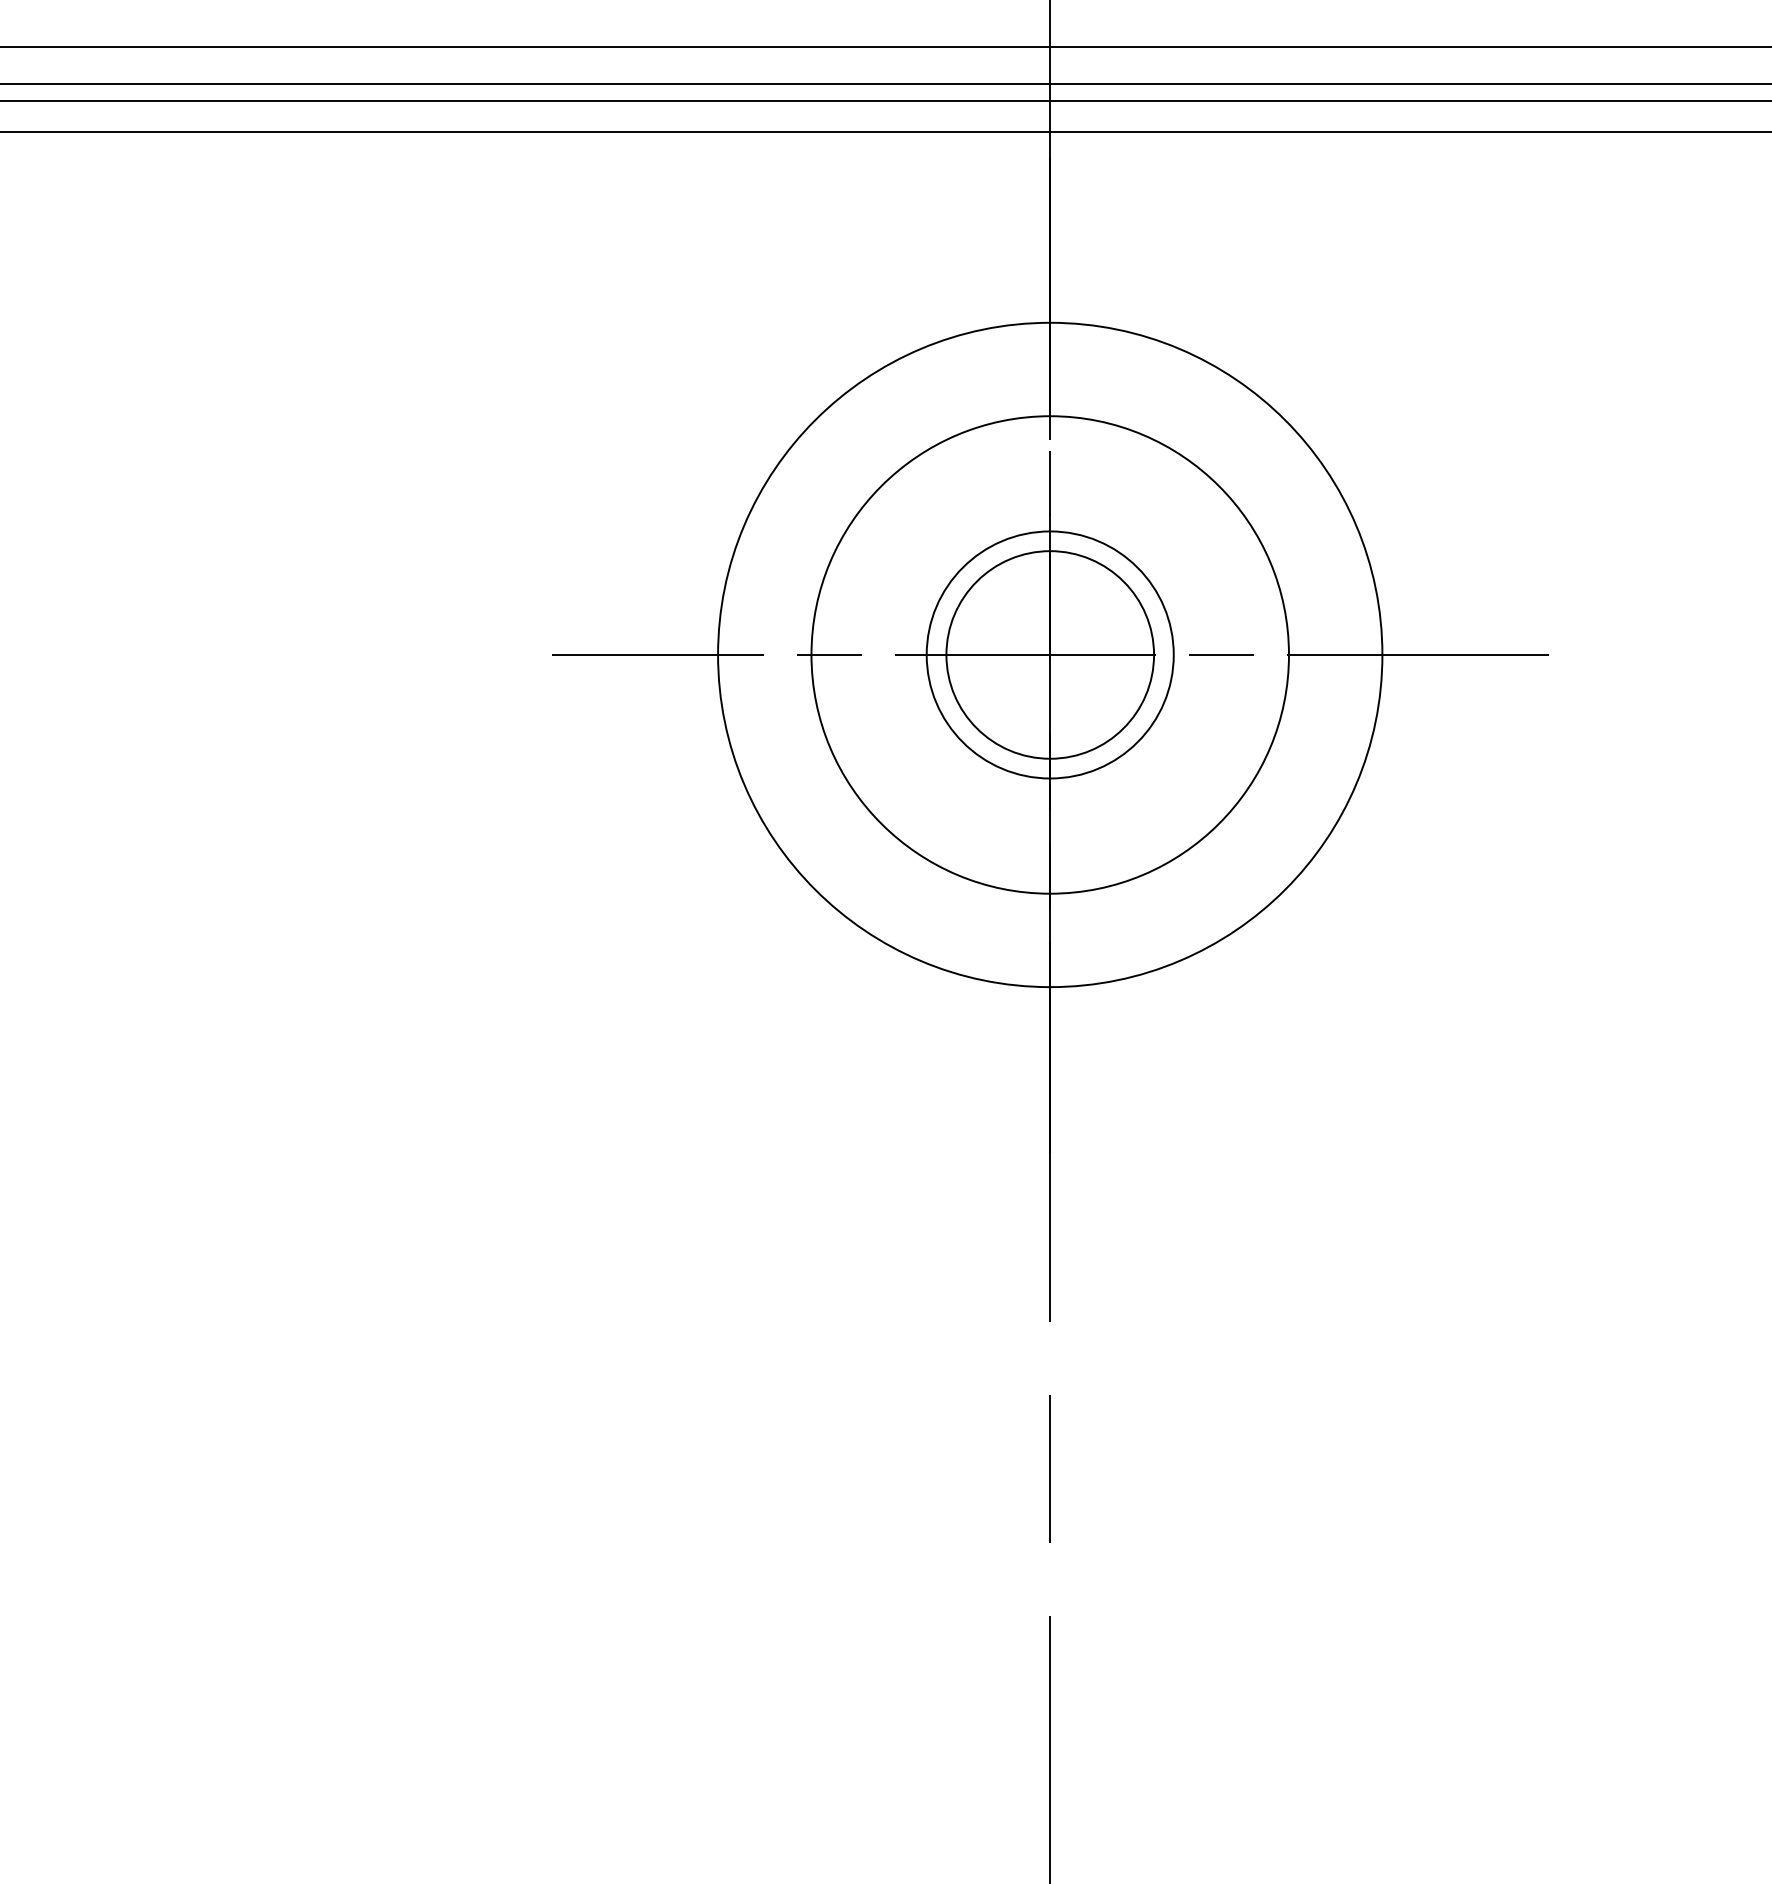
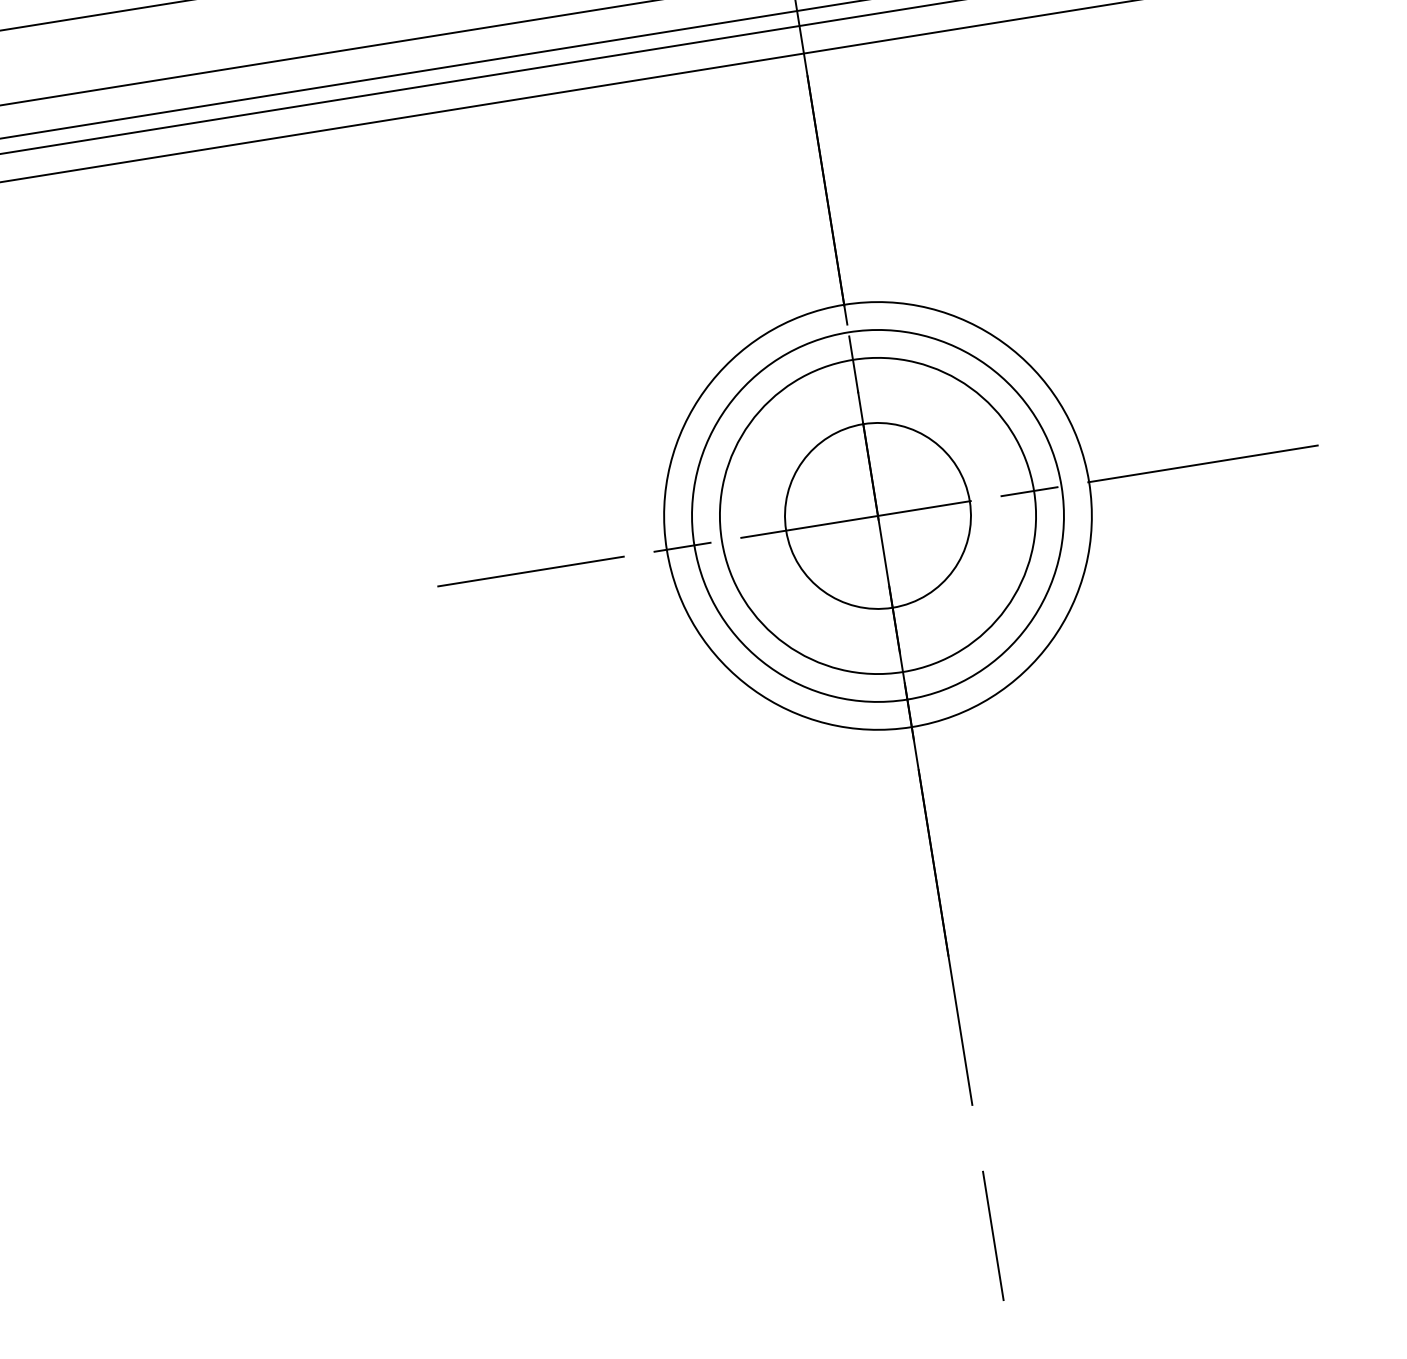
circle: (1049, 654) -> (877, 515), size x0.62
circle: (1049, 654) -> (877, 515), size x1.43

